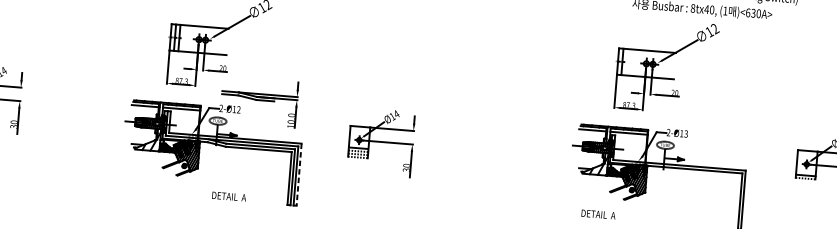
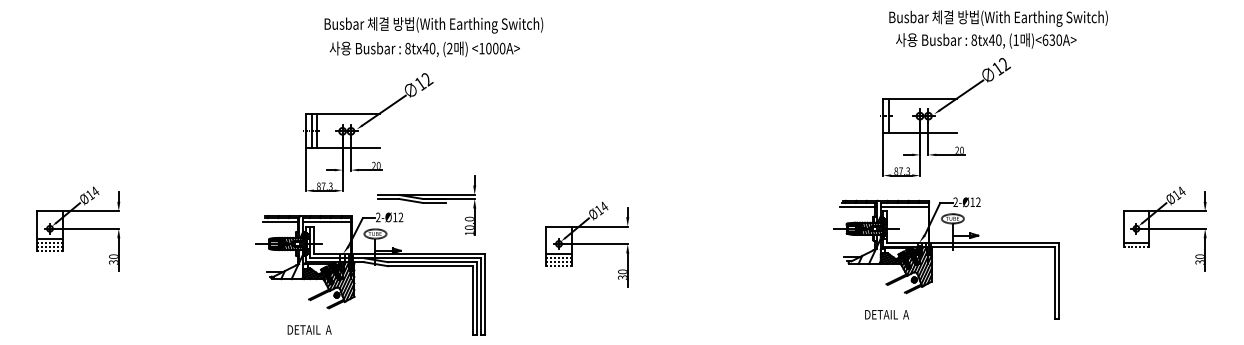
text: (686, 134) -> (978, 202), 2-Ø13 -> 2-Ø12
line: (299, 175) -> (485, 295), dashed -> solid
text: (229, 196) -> (309, 329), moved
text: (598, 214) -> (886, 314), moved

